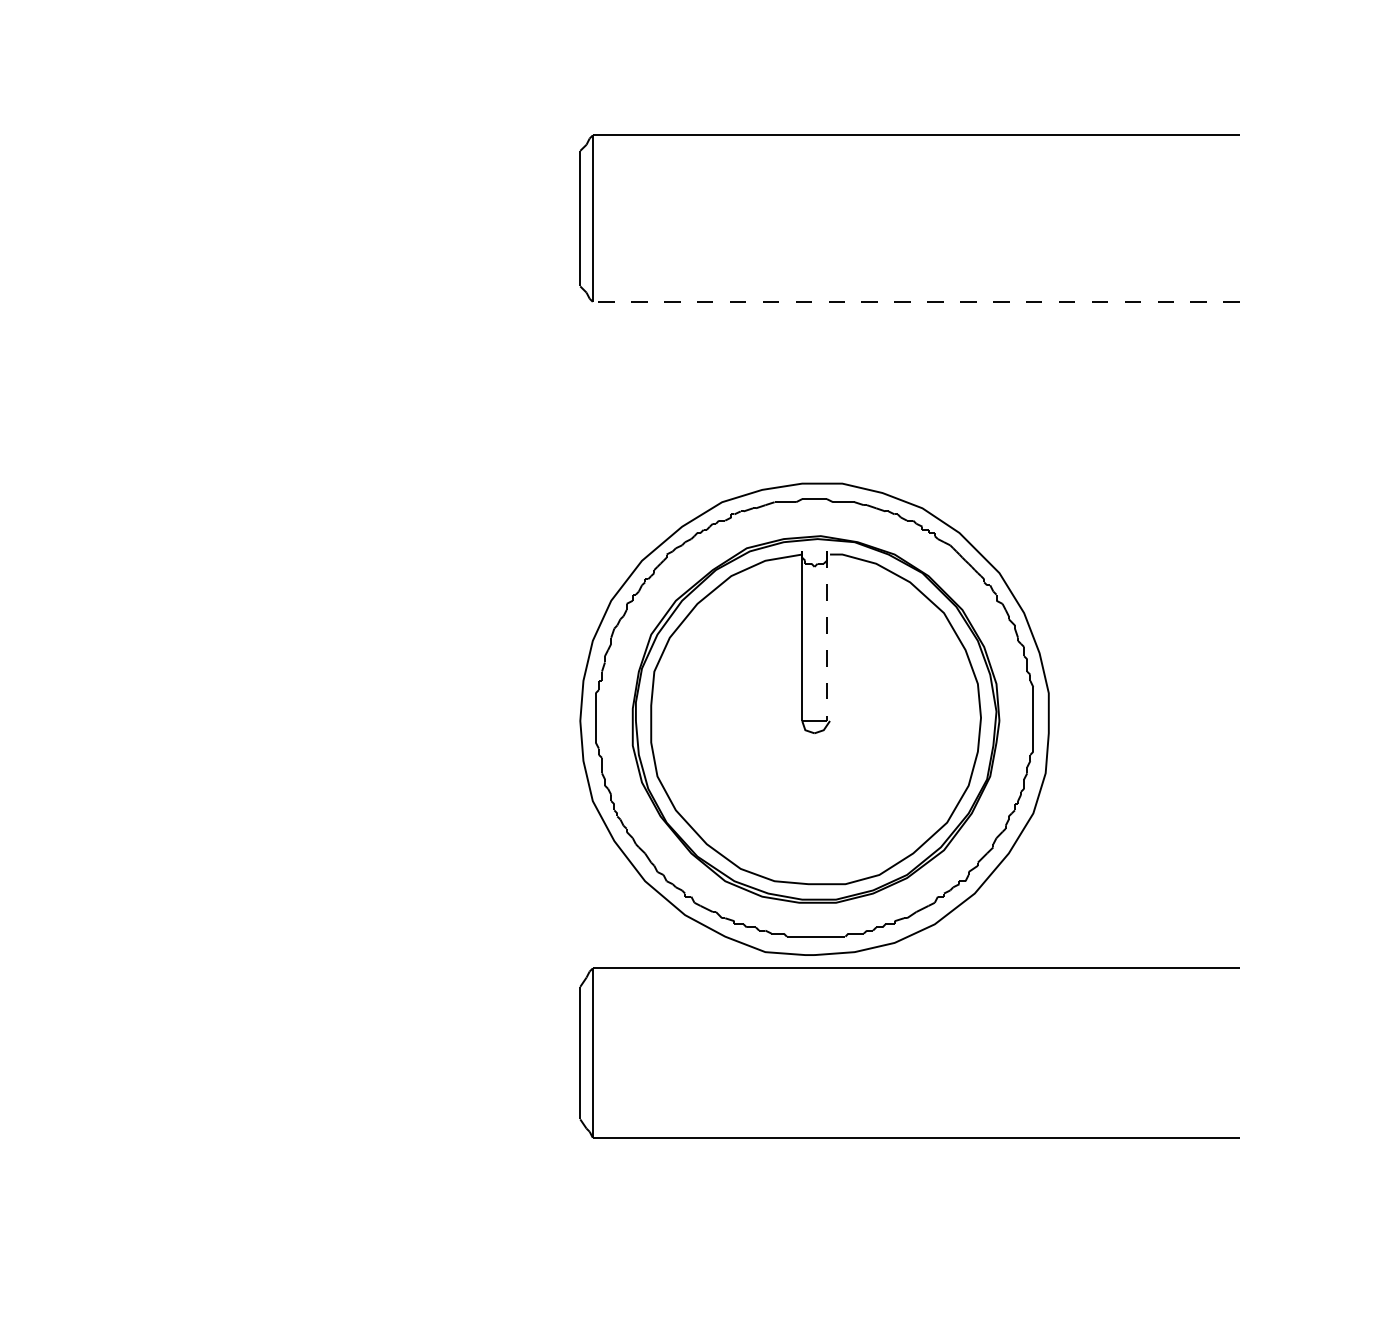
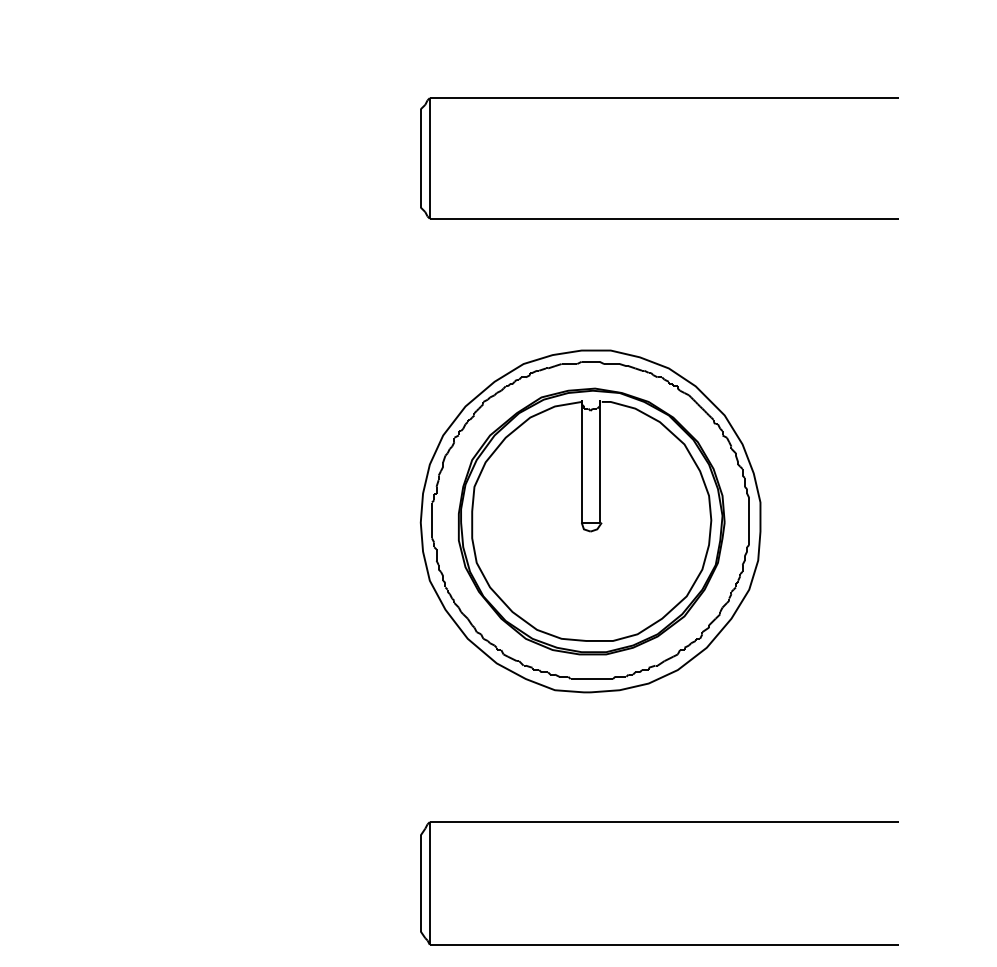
line: (916, 301) -> (664, 218), dashed -> solid
line: (826, 636) -> (599, 461), dashed -> solid
part: (909, 969) -> (659, 822), moved

